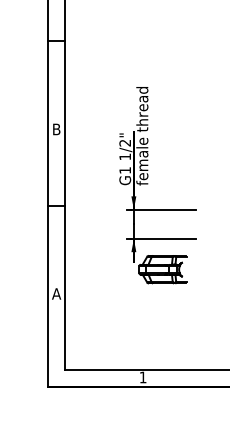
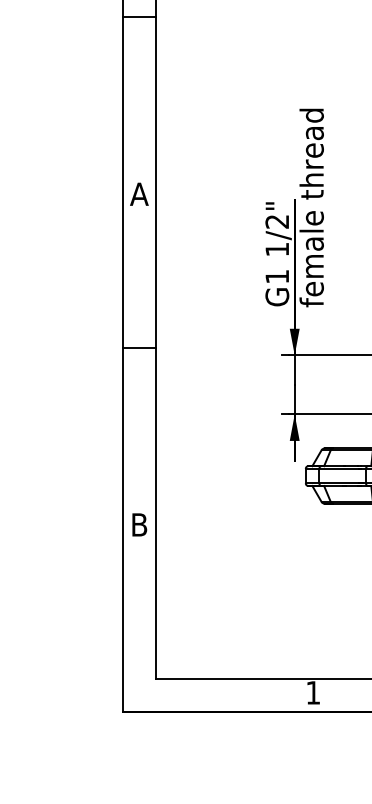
text: (56, 129) -> (139, 194), B -> A
text: (56, 293) -> (139, 524), A -> B

